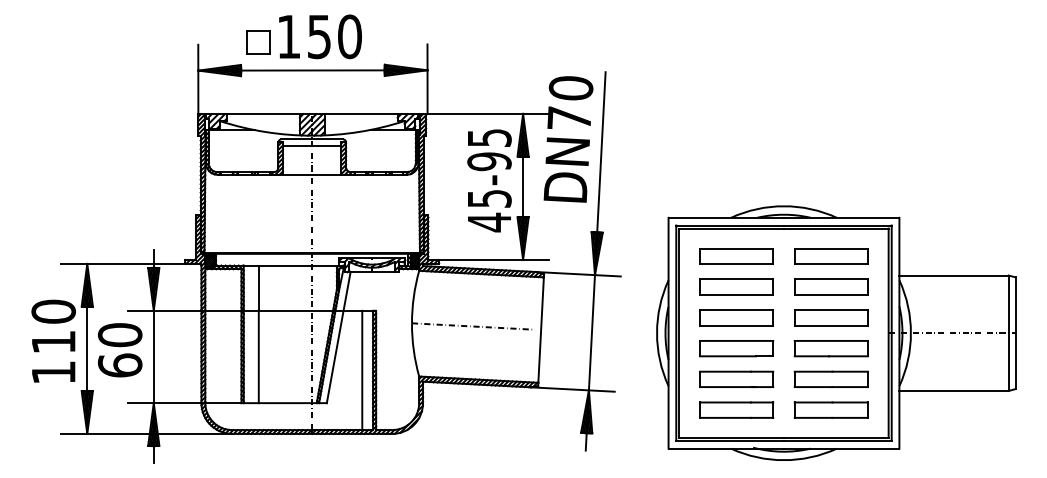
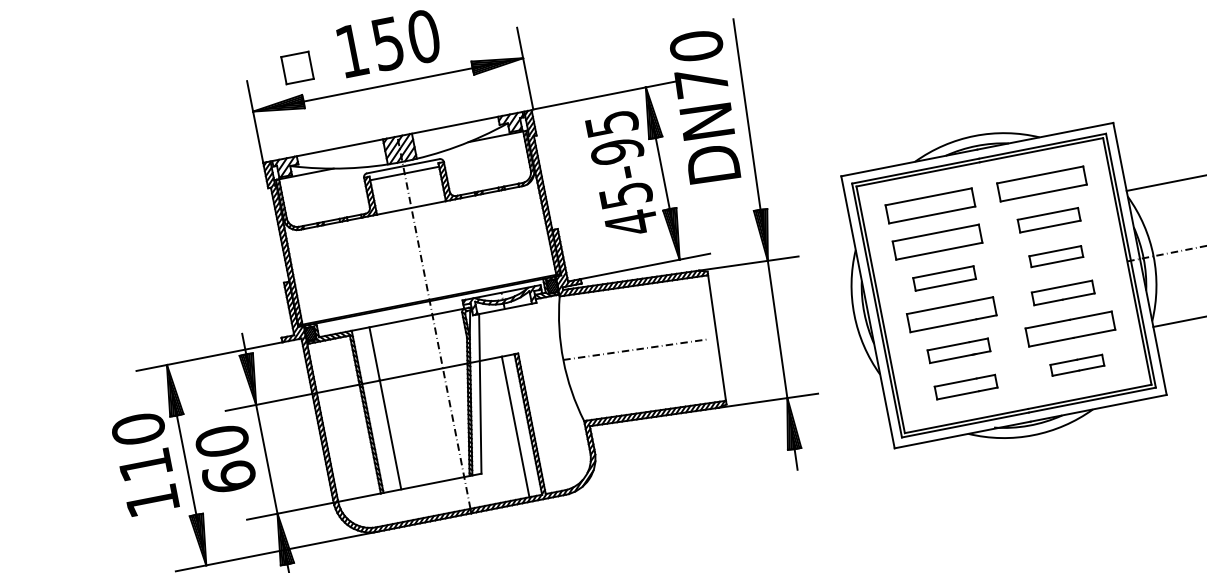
part: (258, 42) -> (297, 68), moved
part: (831, 286) -> (1049, 219), size x0.7
part: (736, 317) -> (944, 278), size x0.7
part: (831, 317) -> (1056, 256), size x0.6
part: (830, 348) -> (1062, 292), size x0.7
part: (736, 378) -> (958, 349), size x0.7
part: (736, 409) -> (965, 386), size x0.7
part: (830, 409) -> (1076, 364), size x0.6

